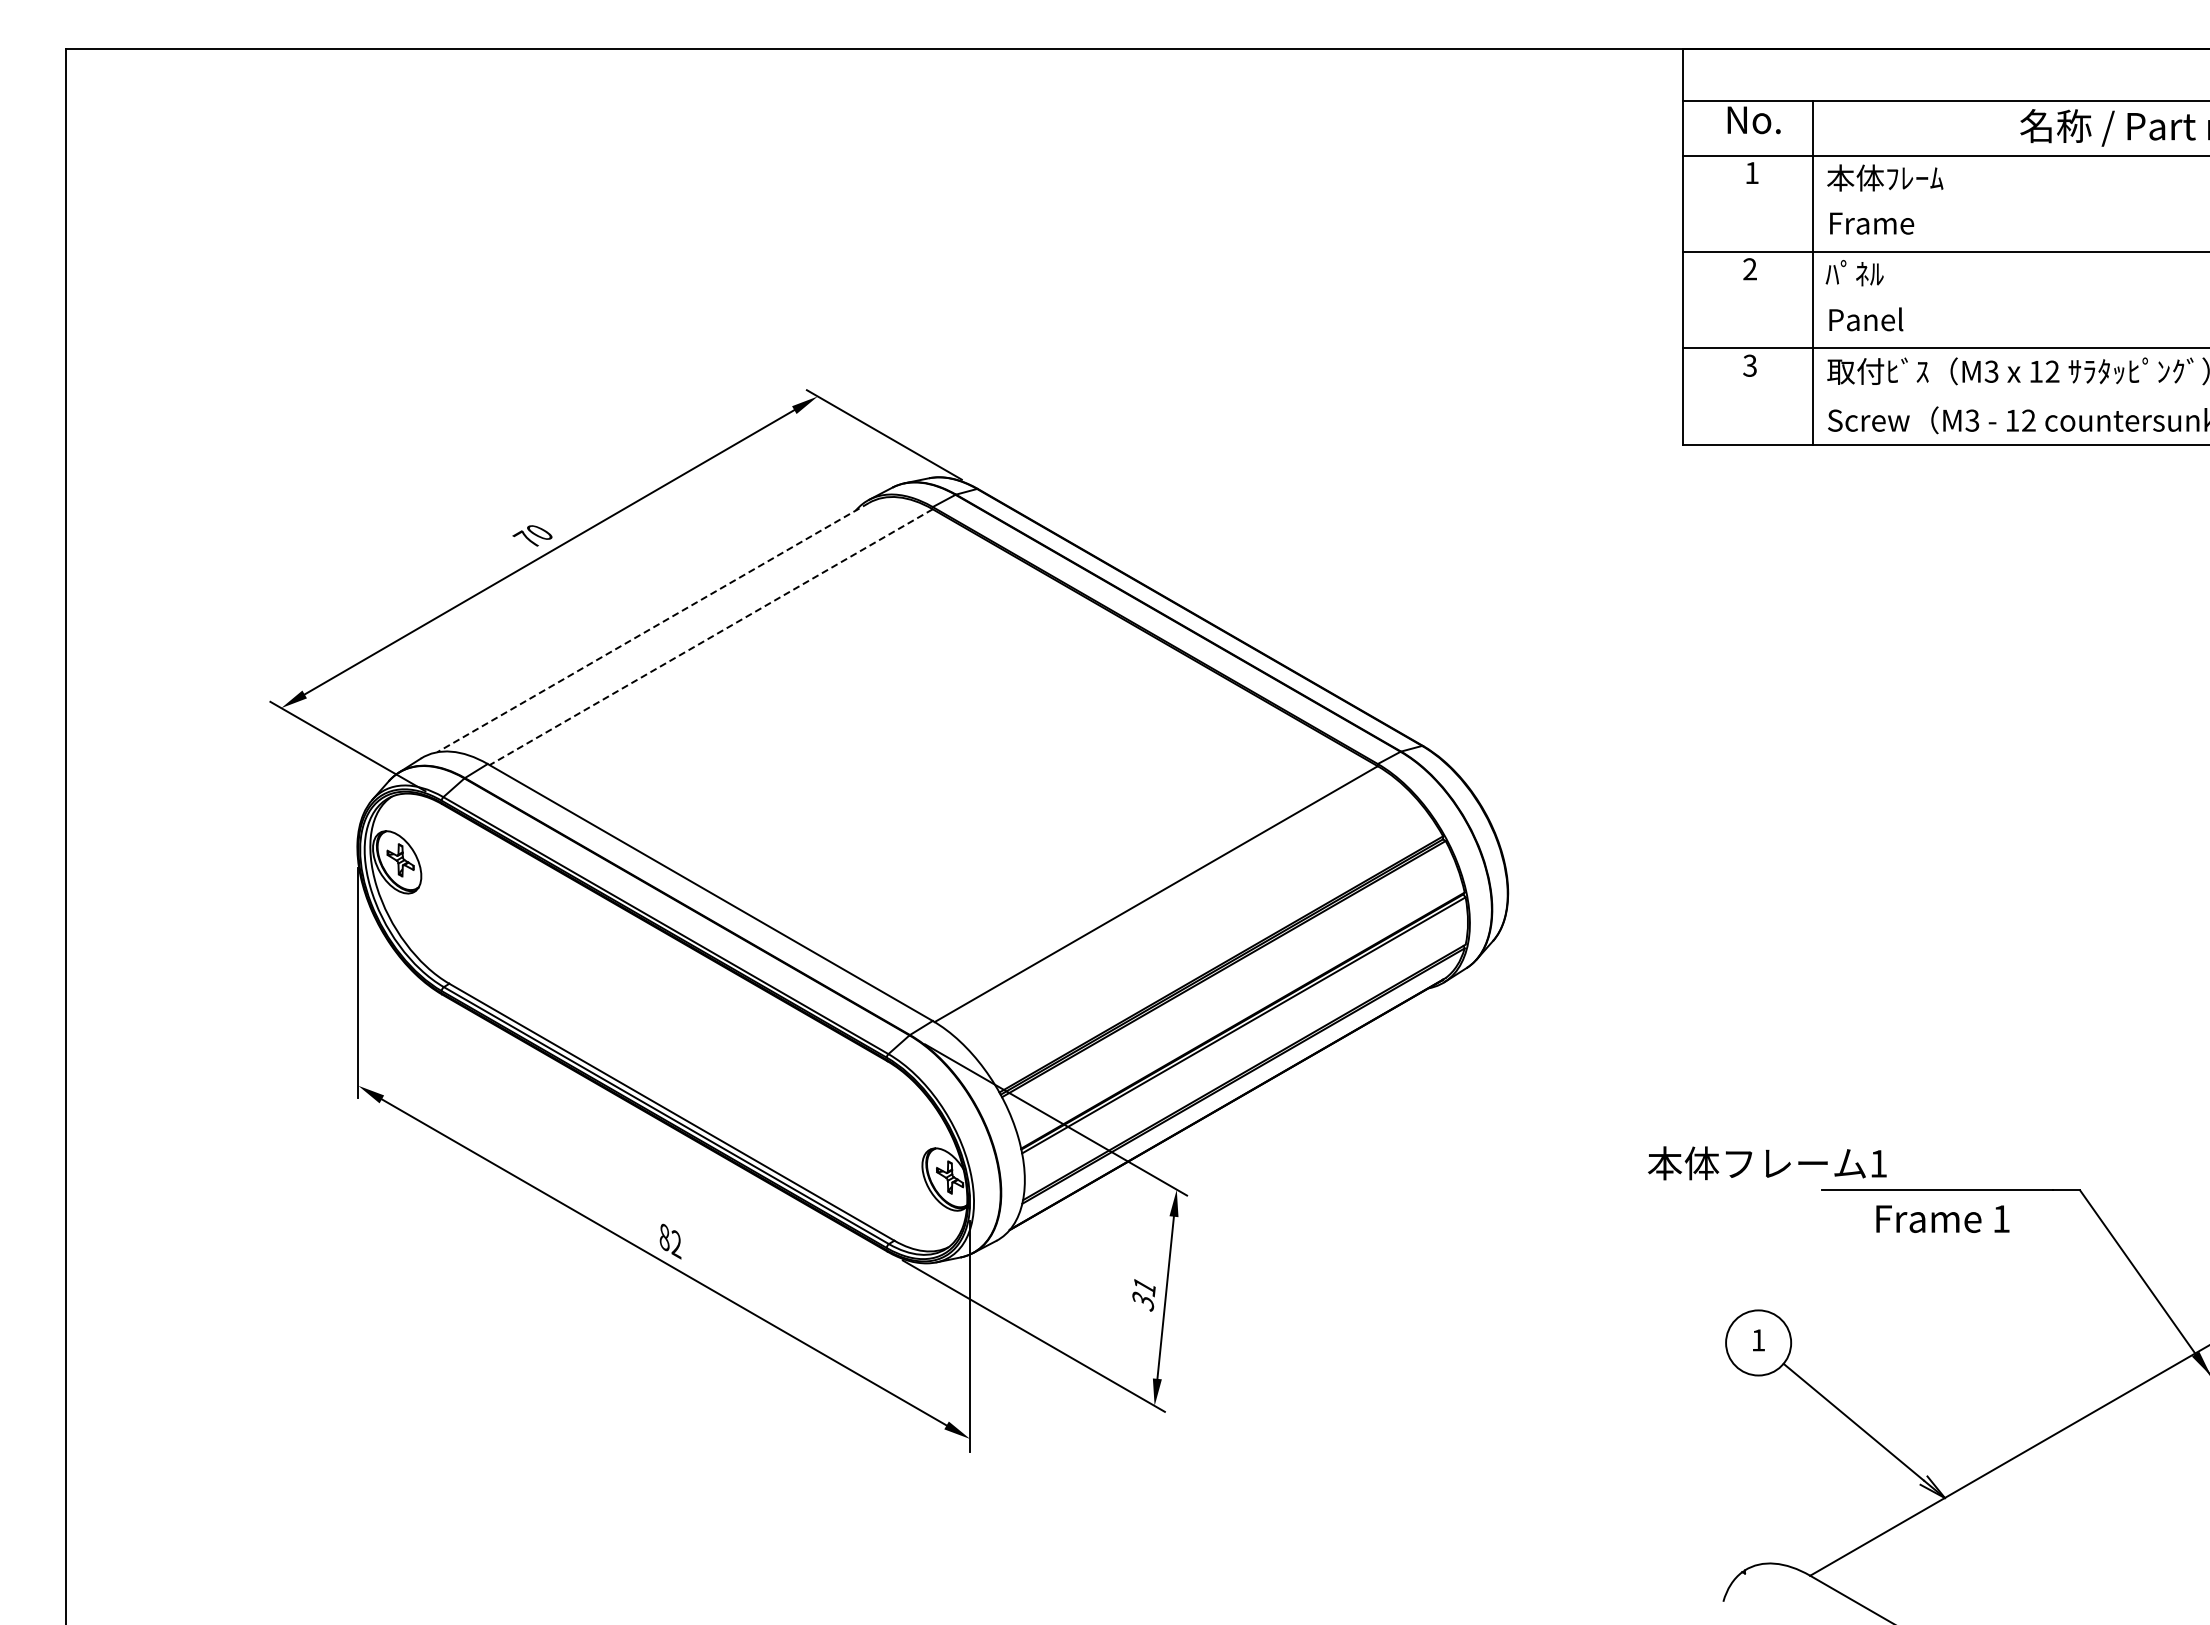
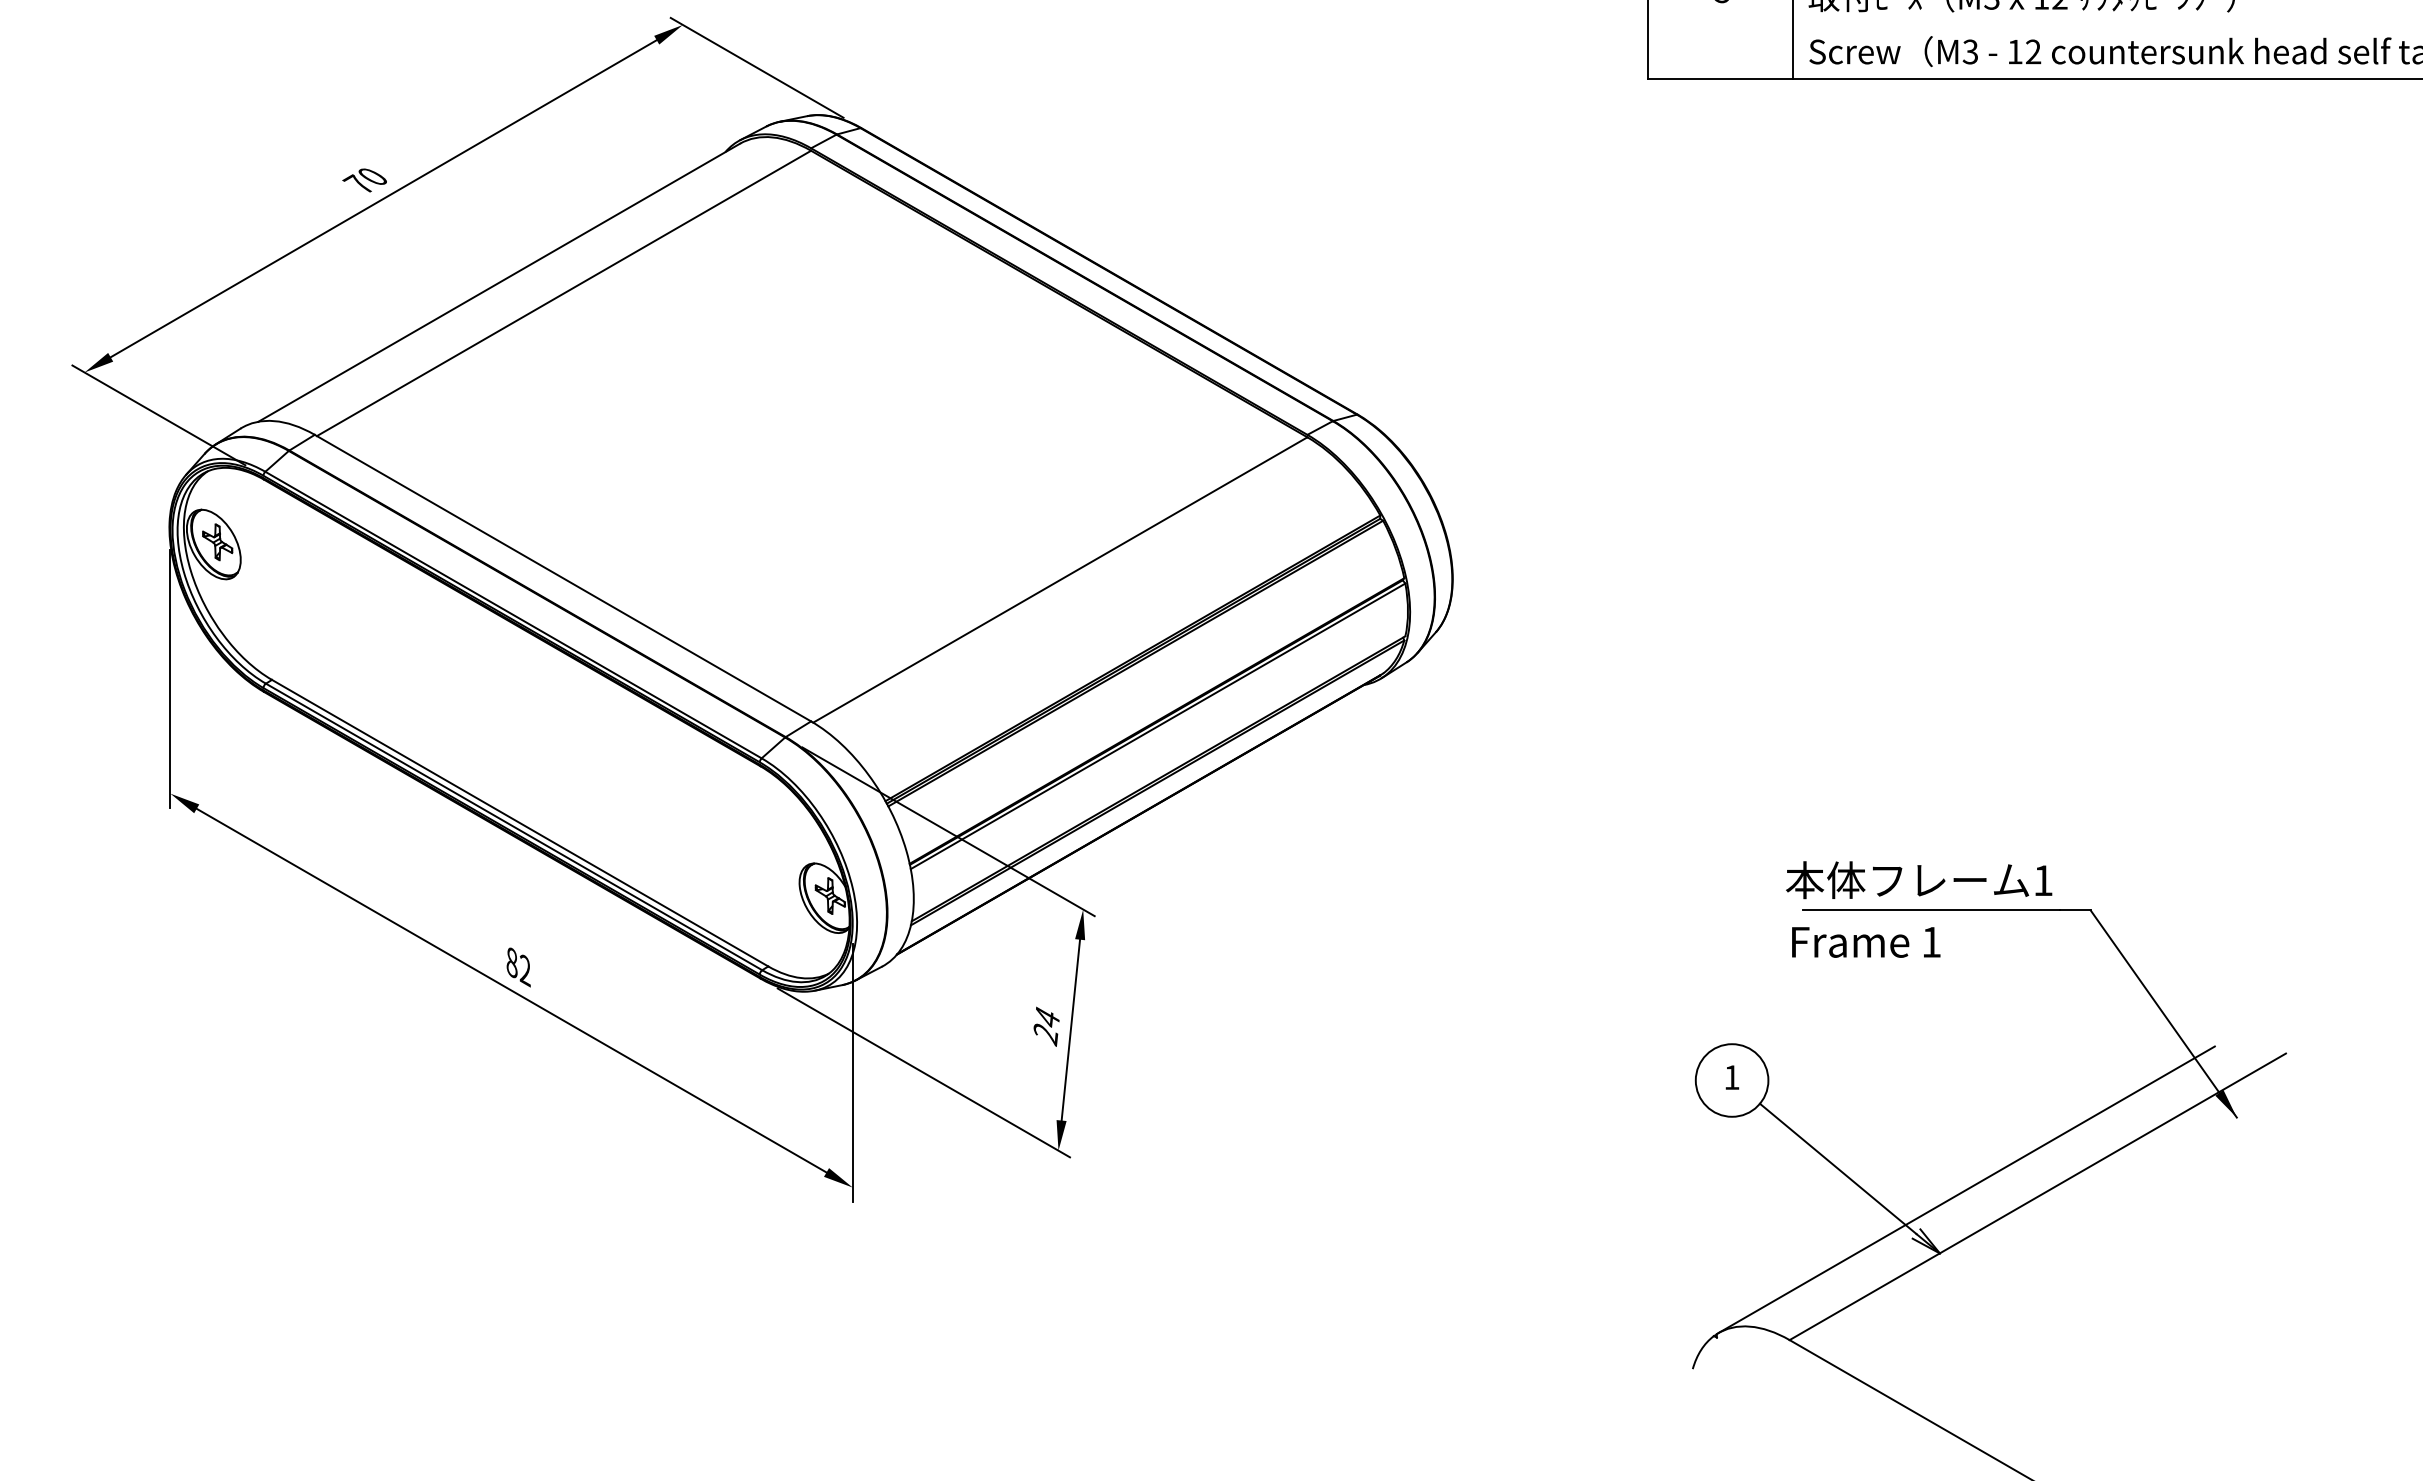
line: (652, 627) -> (498, 282), dashed -> solid
line: (711, 637) -> (564, 293), dashed -> solid
text: (1767, 1163) -> (1919, 880), moved
text: (1942, 1218) -> (1865, 941), moved
text: (1144, 1294) -> (1047, 1026), 31 -> 24
line: (1968, 1440) -> (1966, 1189), added

